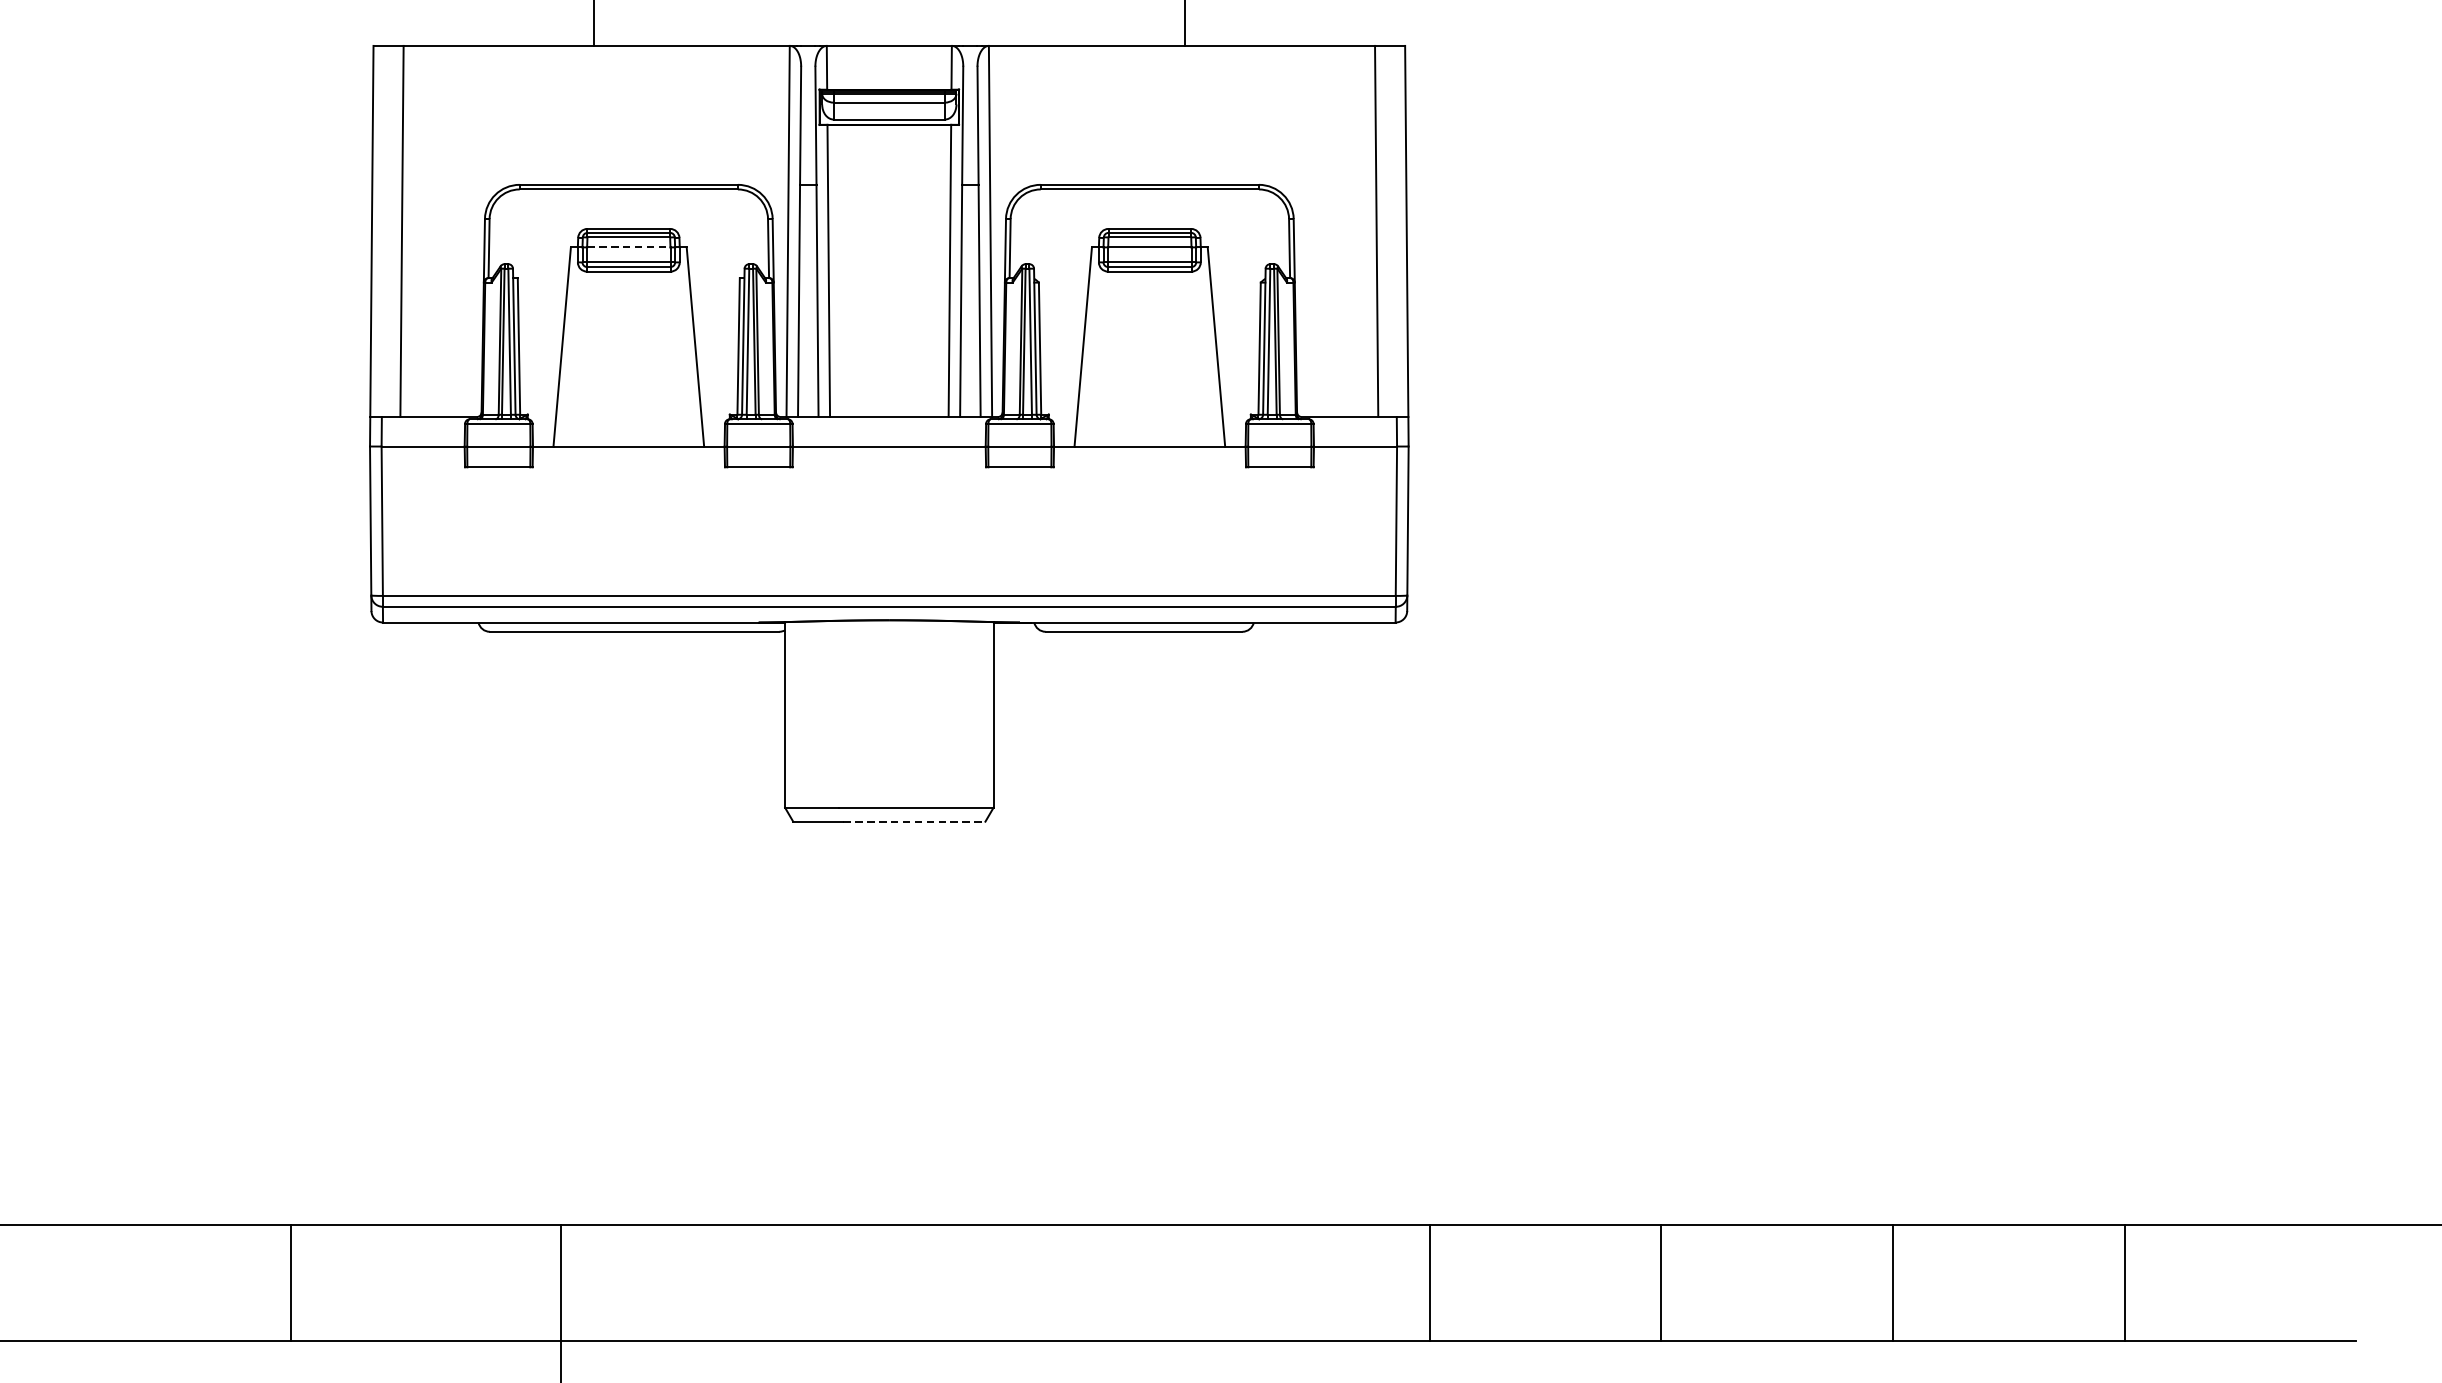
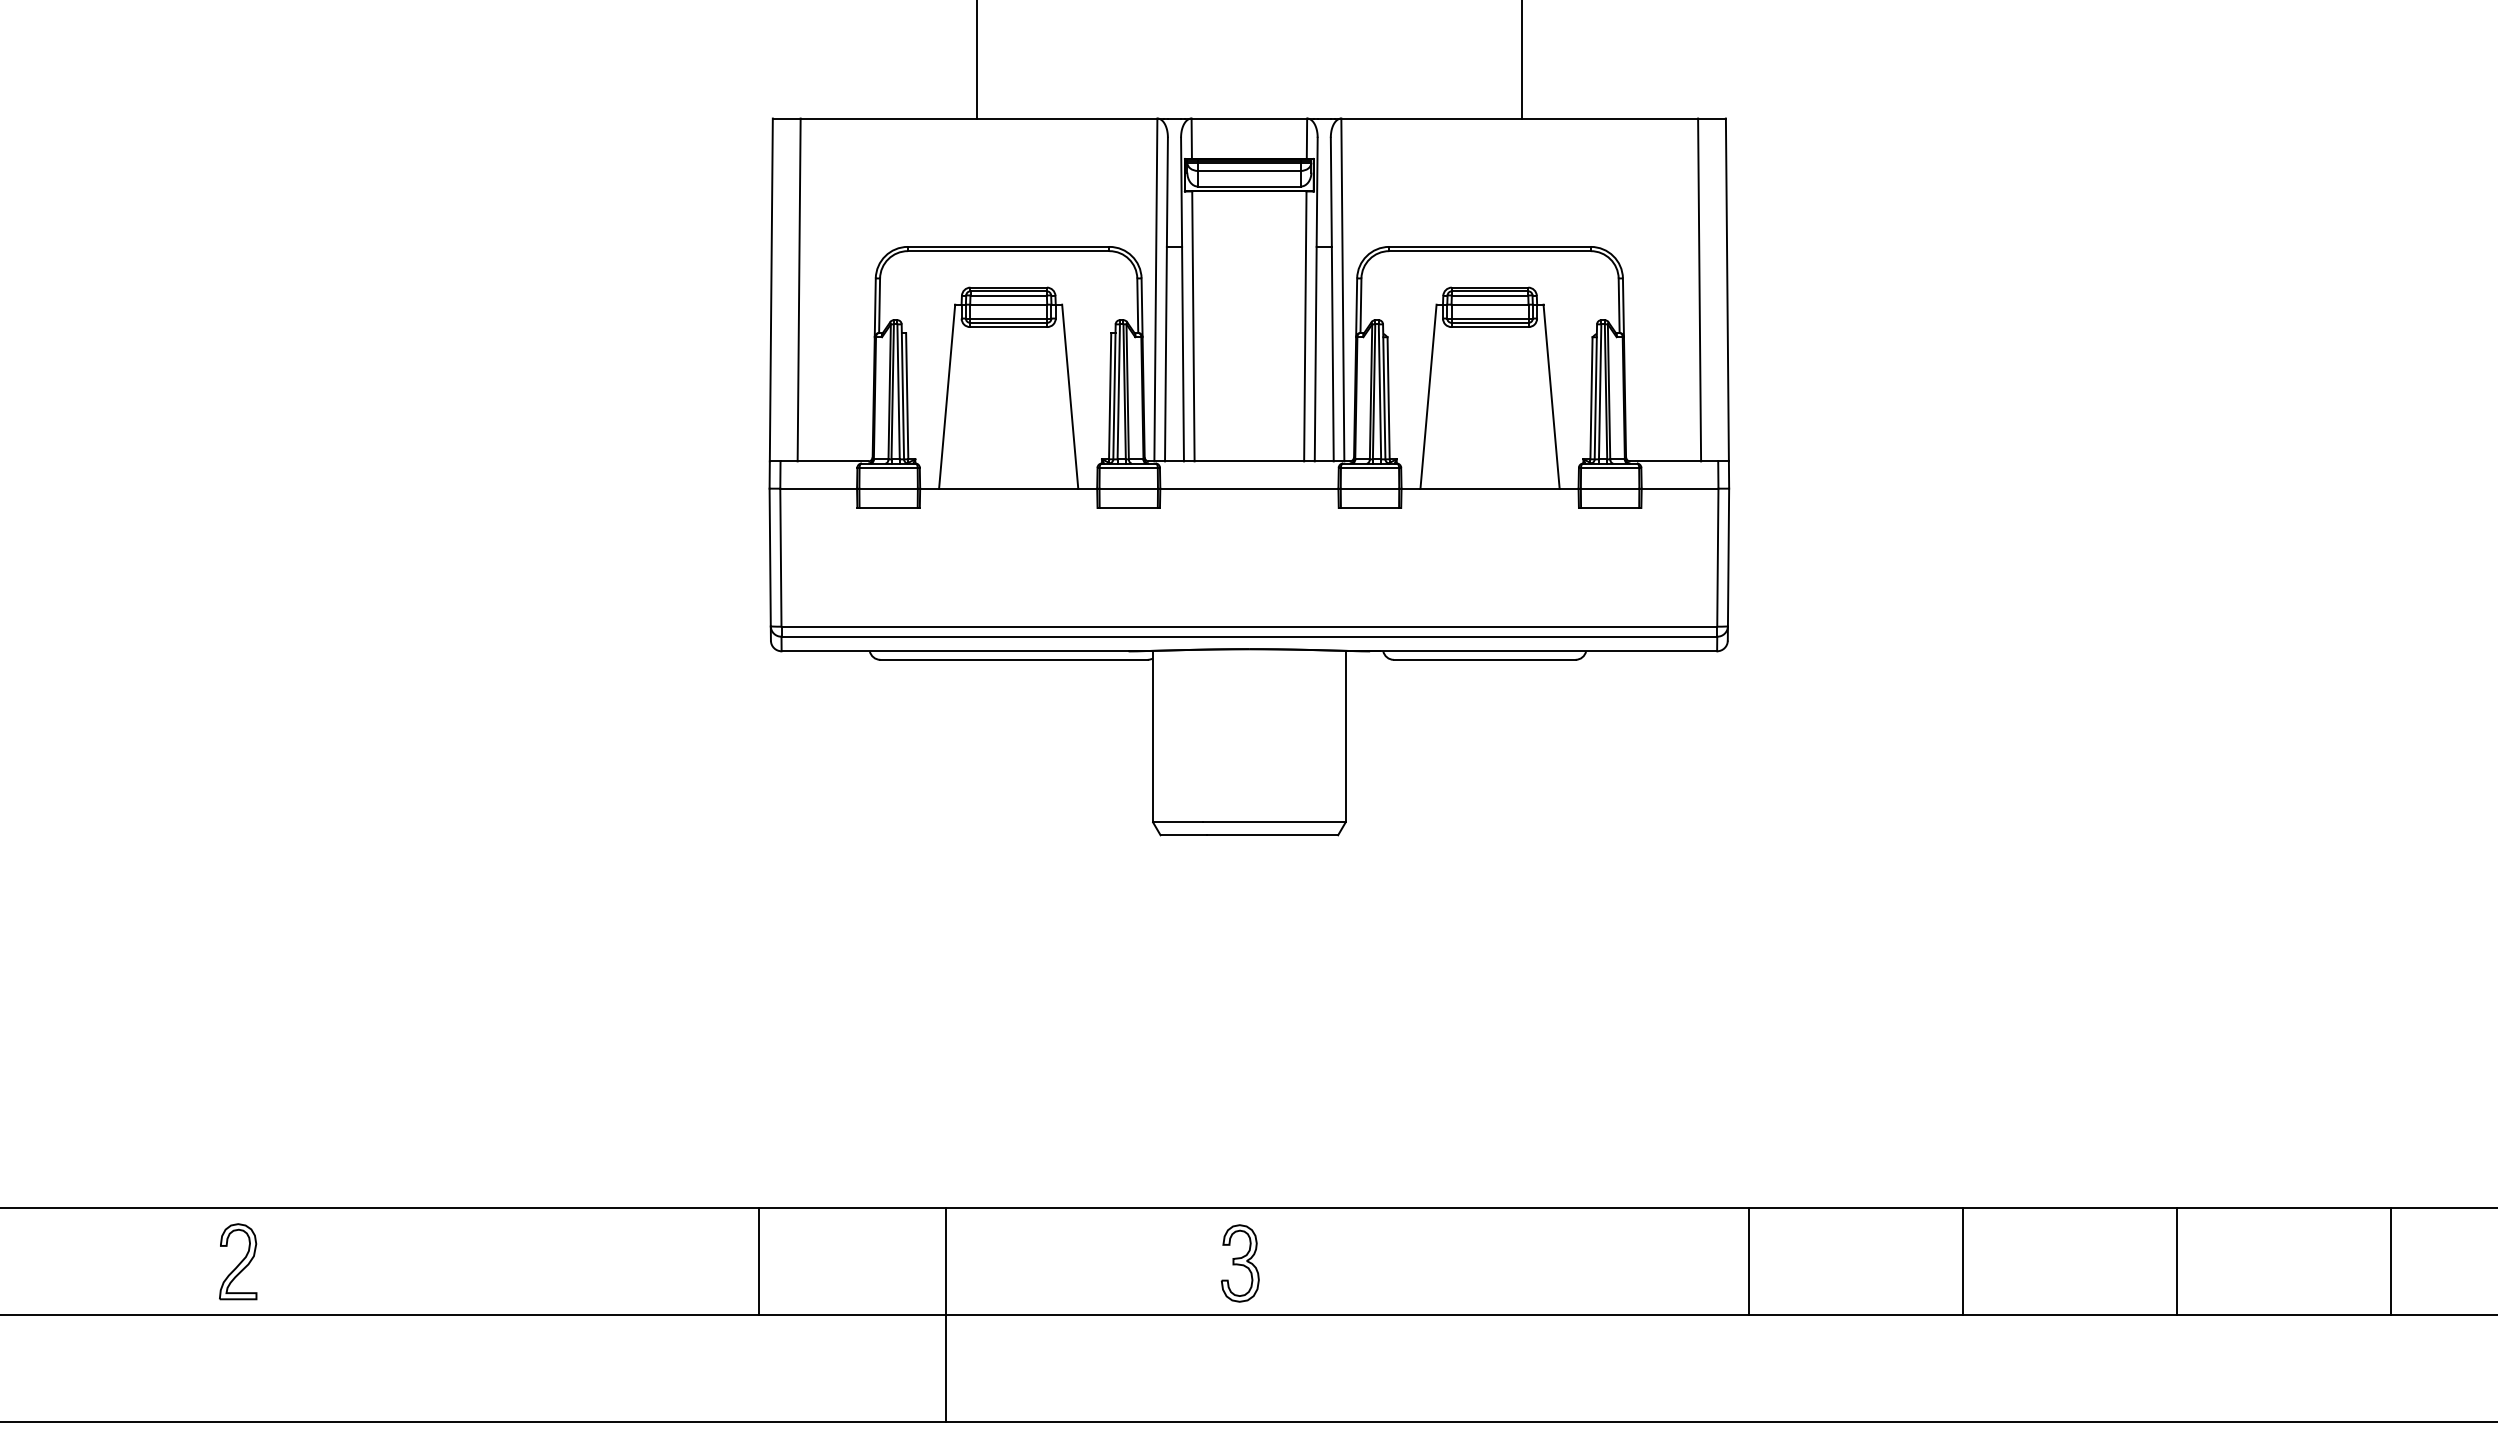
line: (628, 247) -> (1008, 304), dashed -> solid
line: (914, 821) -> (1272, 835), dashed -> solid
line: (290, 1283) -> (759, 1261), moved
part: (878, 1285) -> (1239, 1263), added

